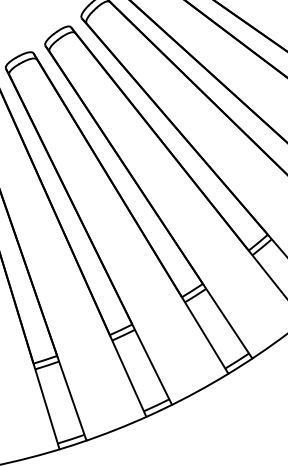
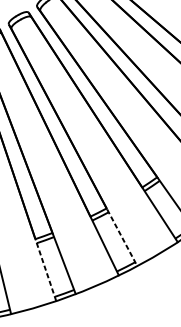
line: (228, 321) -> (122, 237), solid -> dashed
line: (128, 376) -> (46, 270), solid -> dashed

